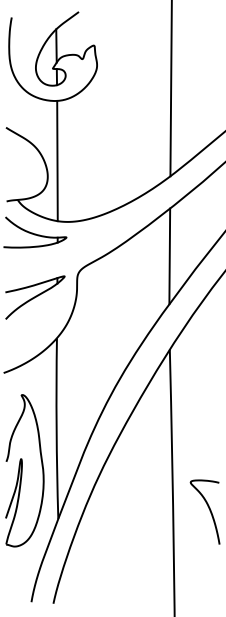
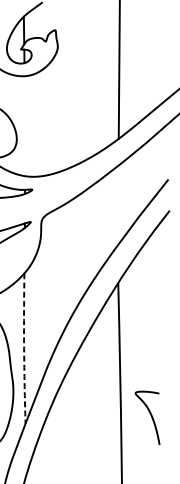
line: (57, 160) -> (24, 125), removed
line: (169, 256) -> (117, 205), removed
arc: (56, 428) -> (24, 348), solid -> dashed

